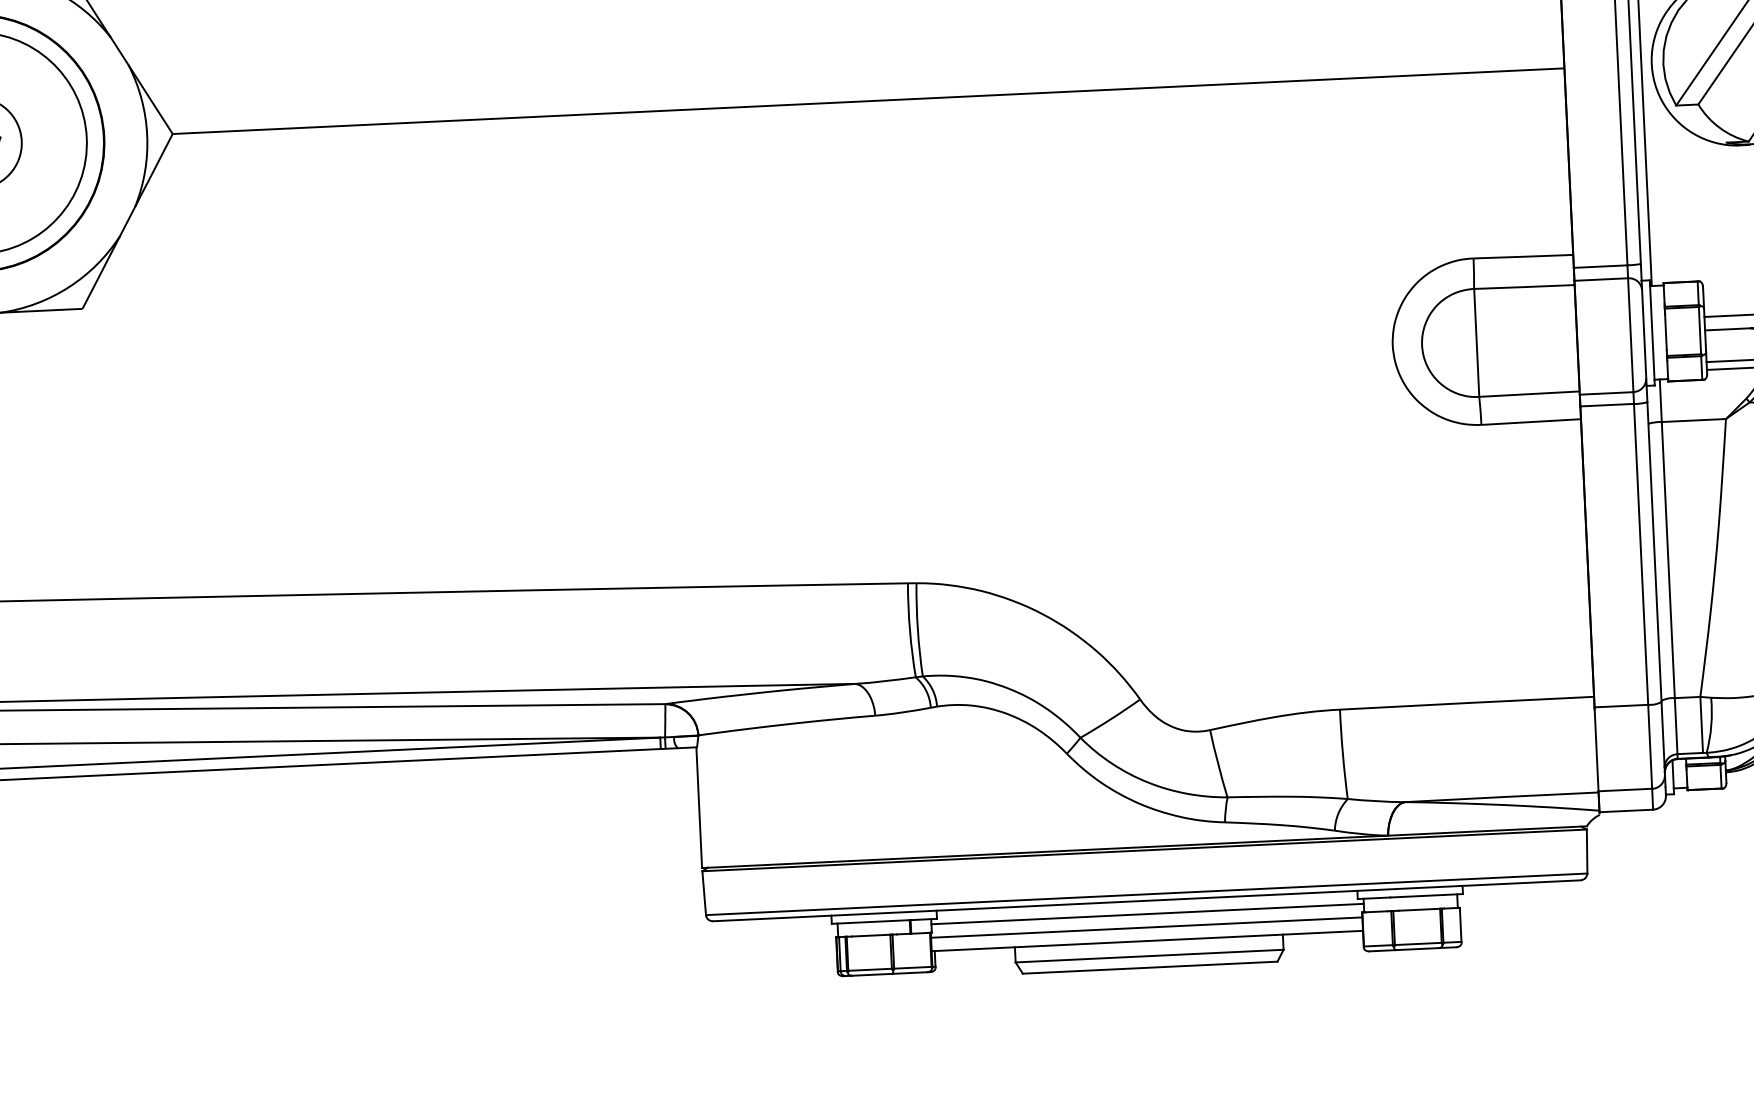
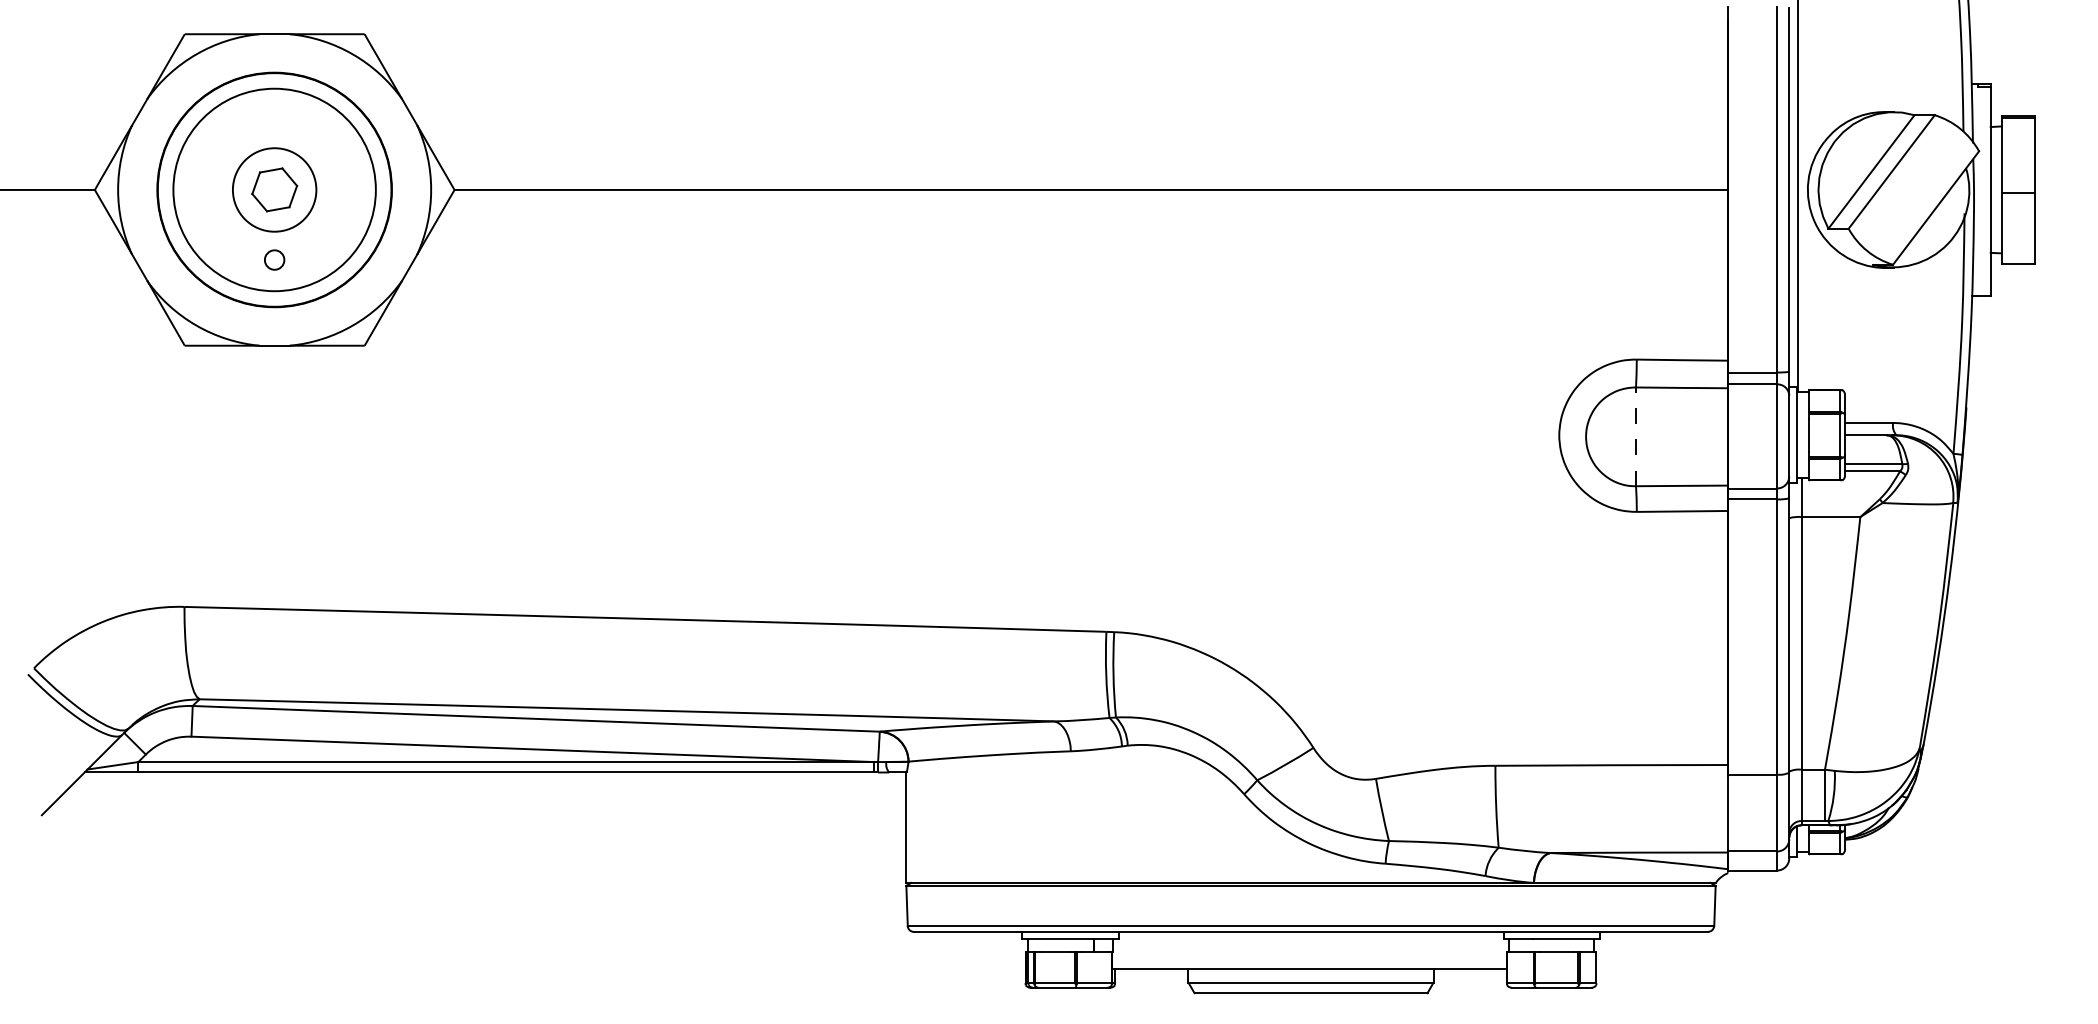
line: (1477, 342) -> (1636, 436), solid -> dashed
line: (1147, 914) -> (1310, 944), removed
line: (1146, 927) -> (1309, 956), removed

